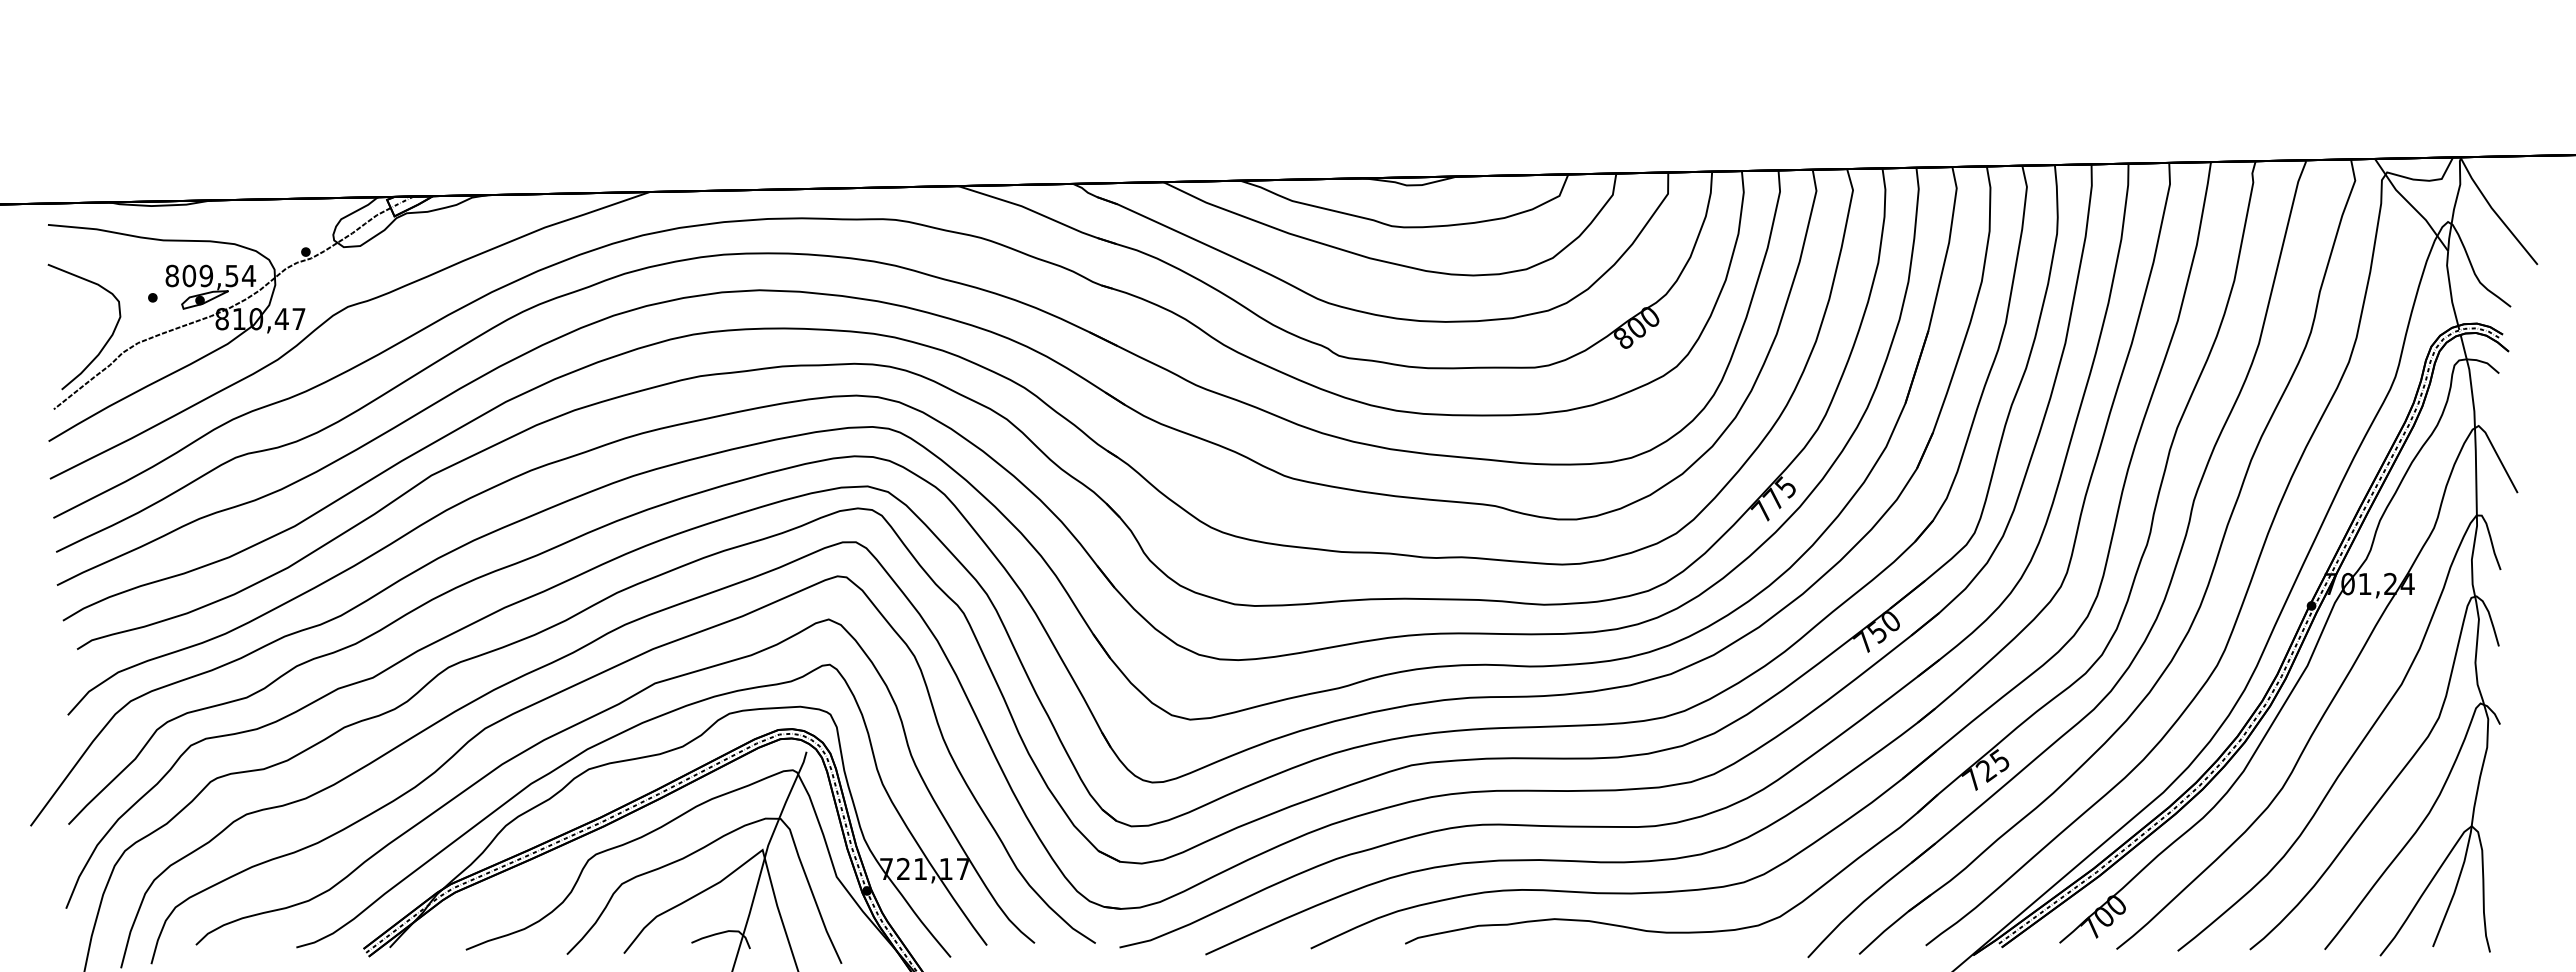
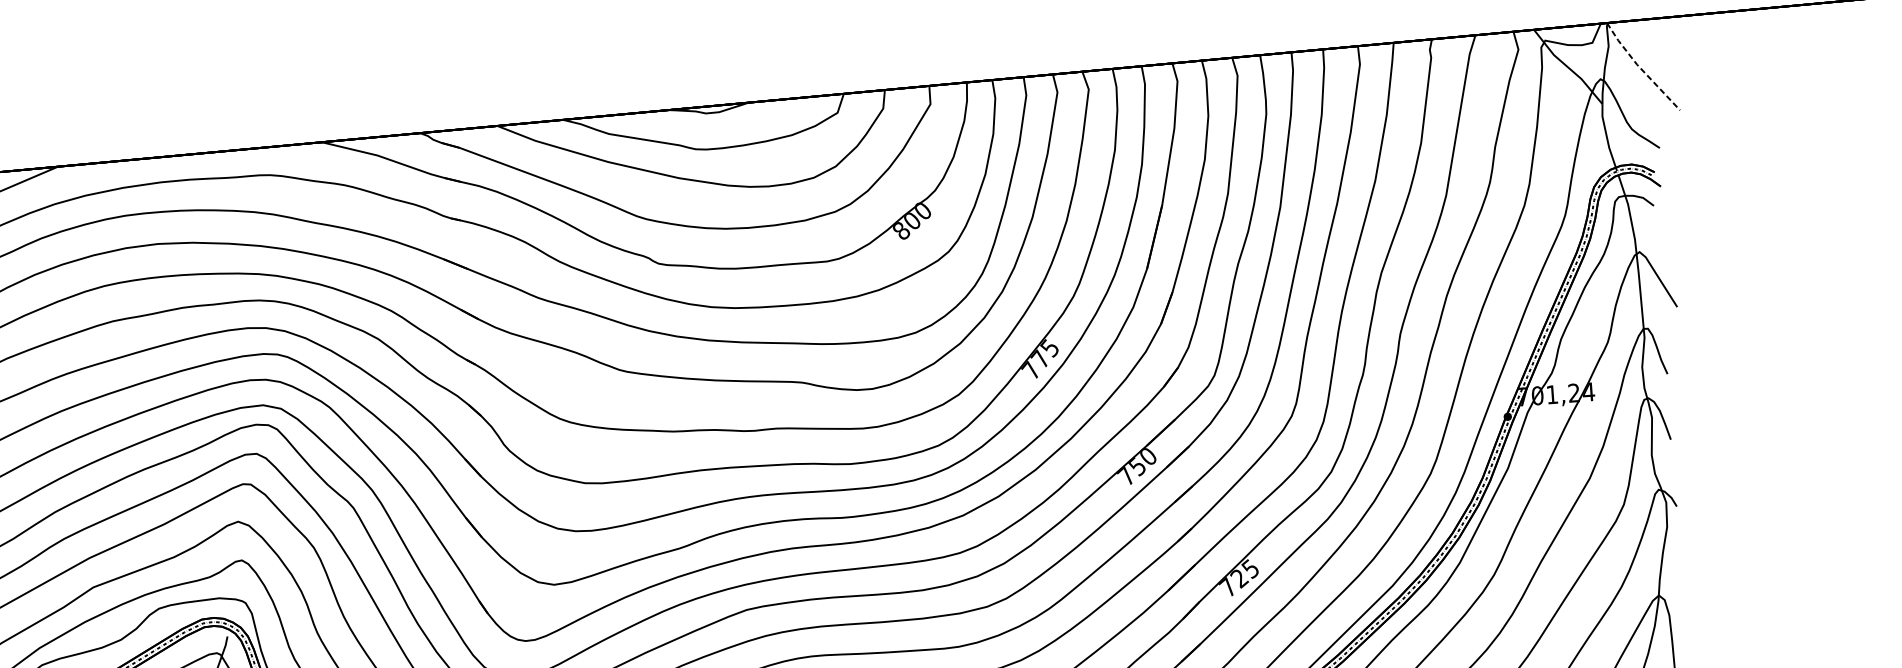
line: (2495, 212) -> (1640, 68), solid -> dashed

